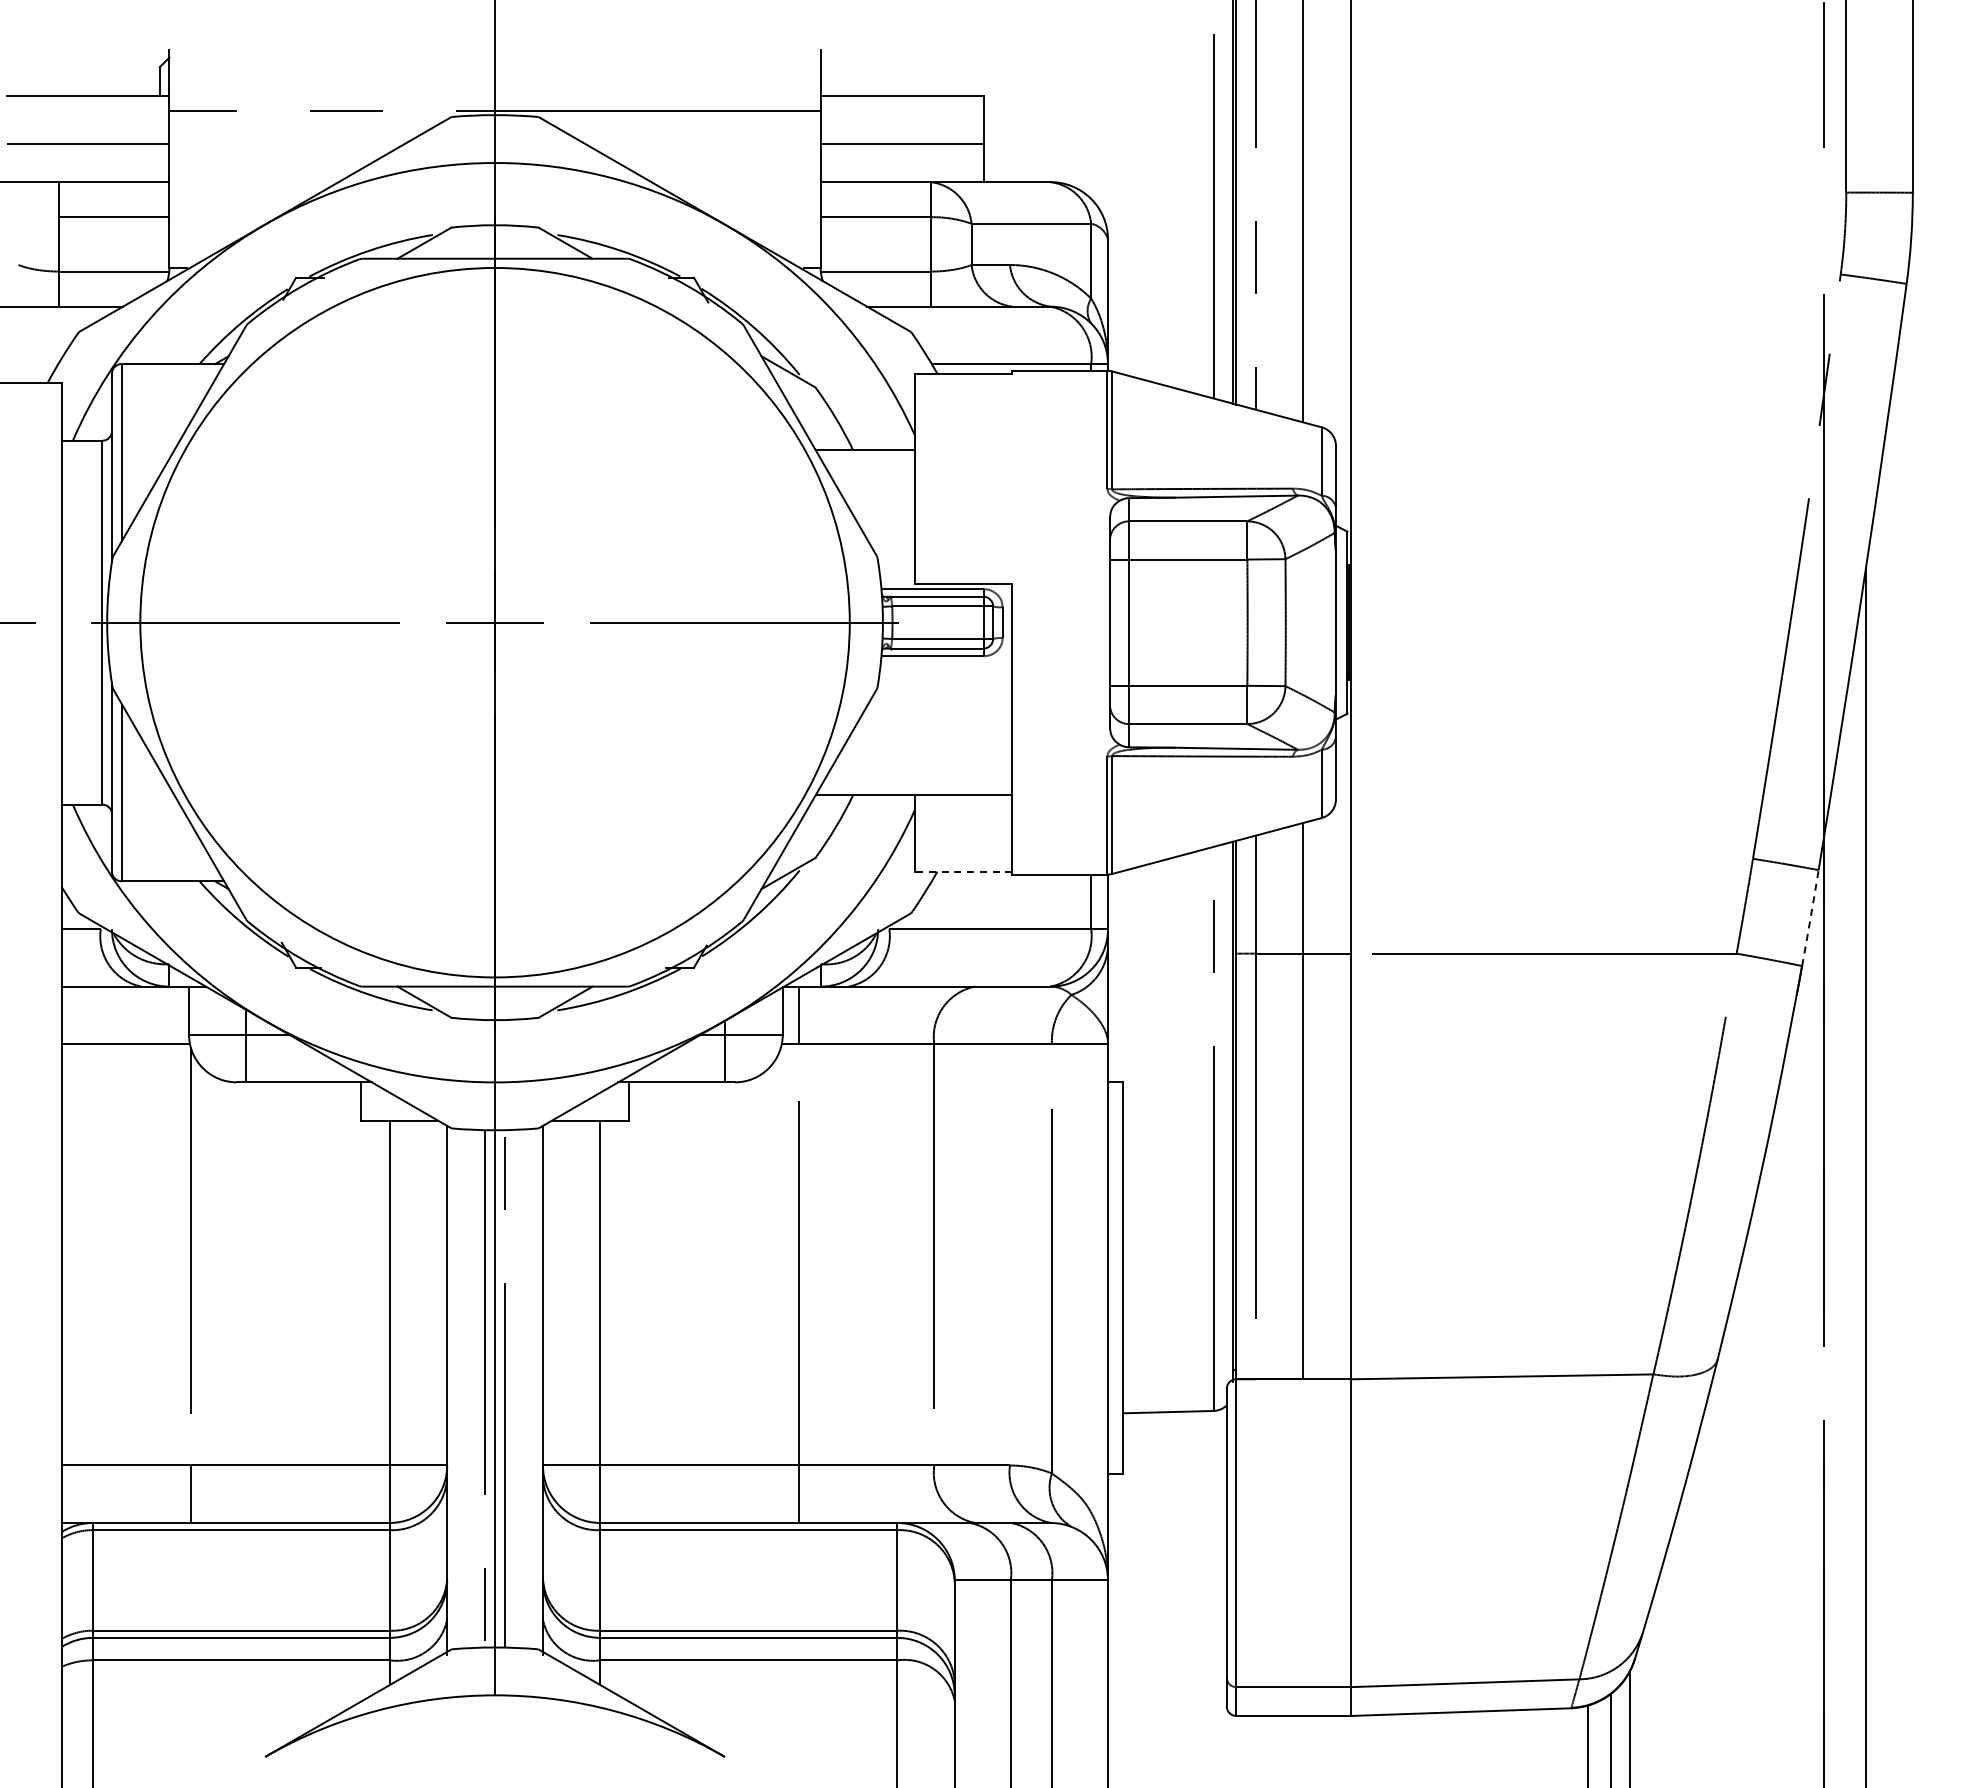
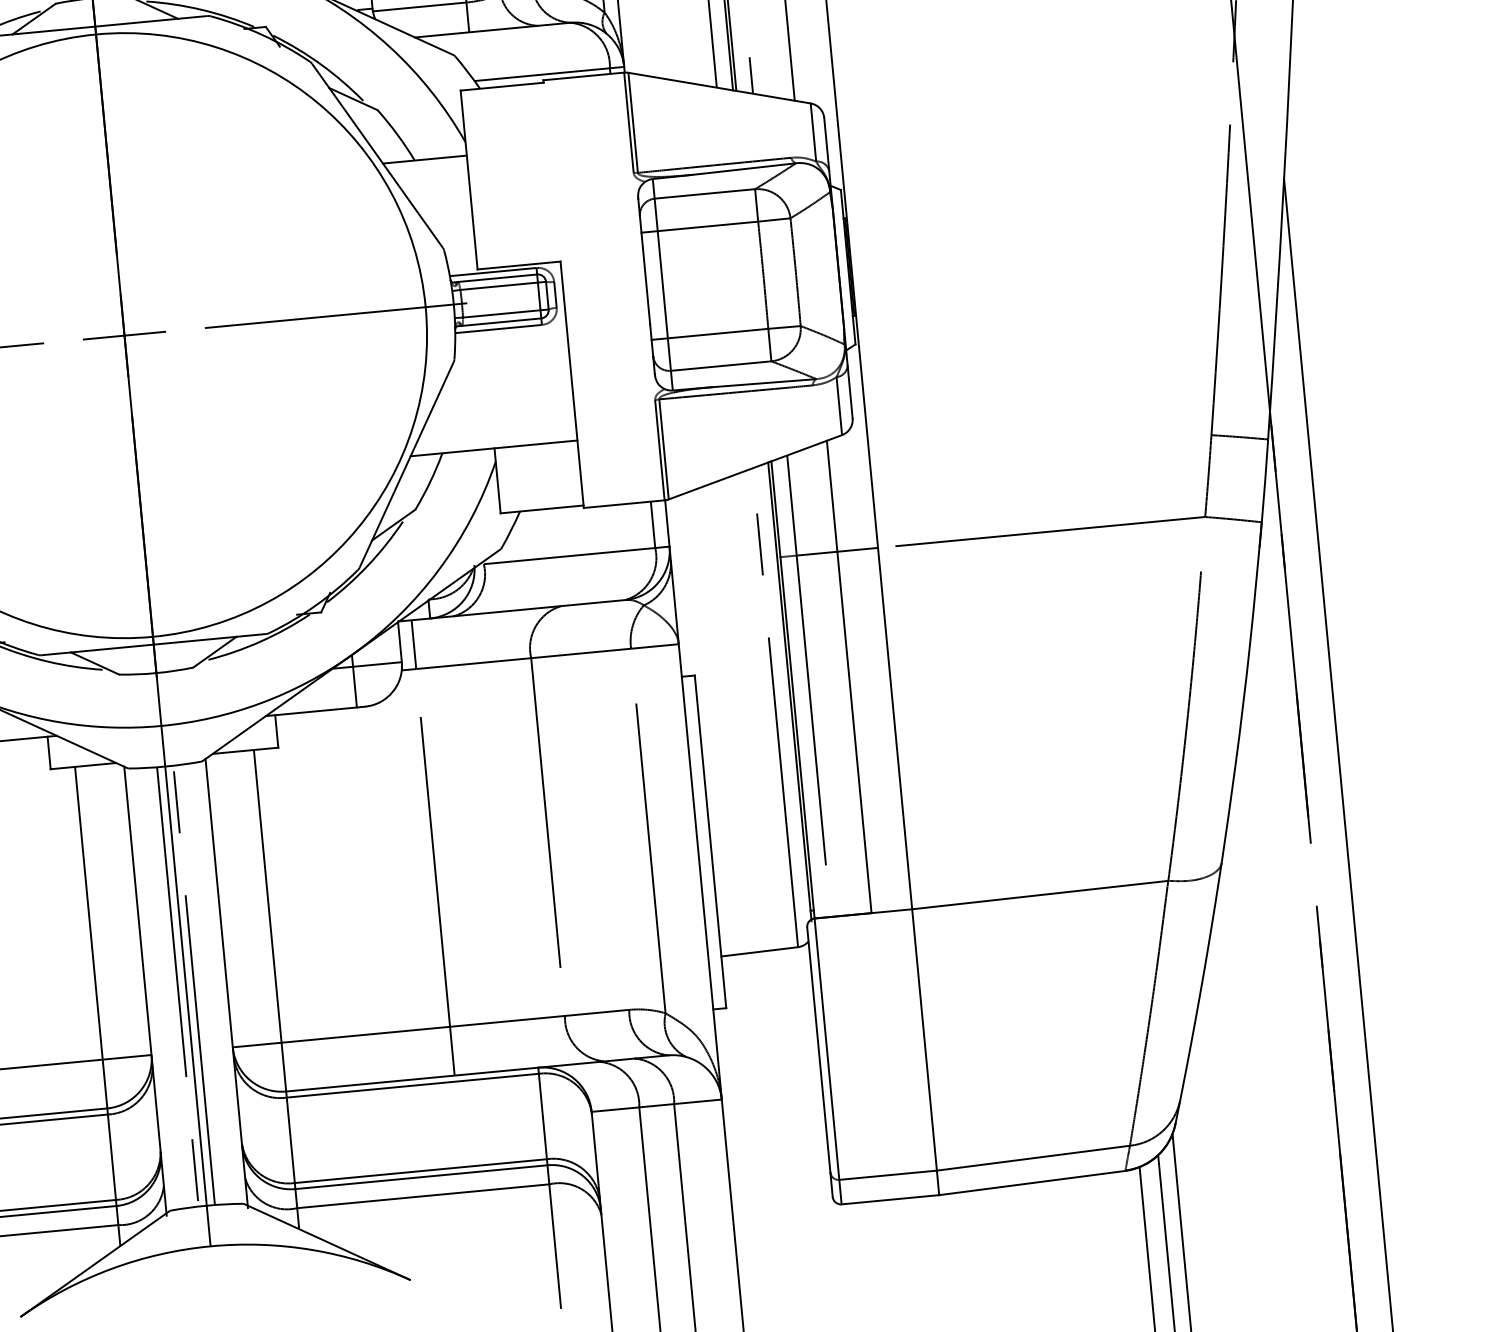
line: (963, 871) -> (542, 509), dashed -> solid
arc: (1810, 918) -> (1265, 481), dashed -> solid

